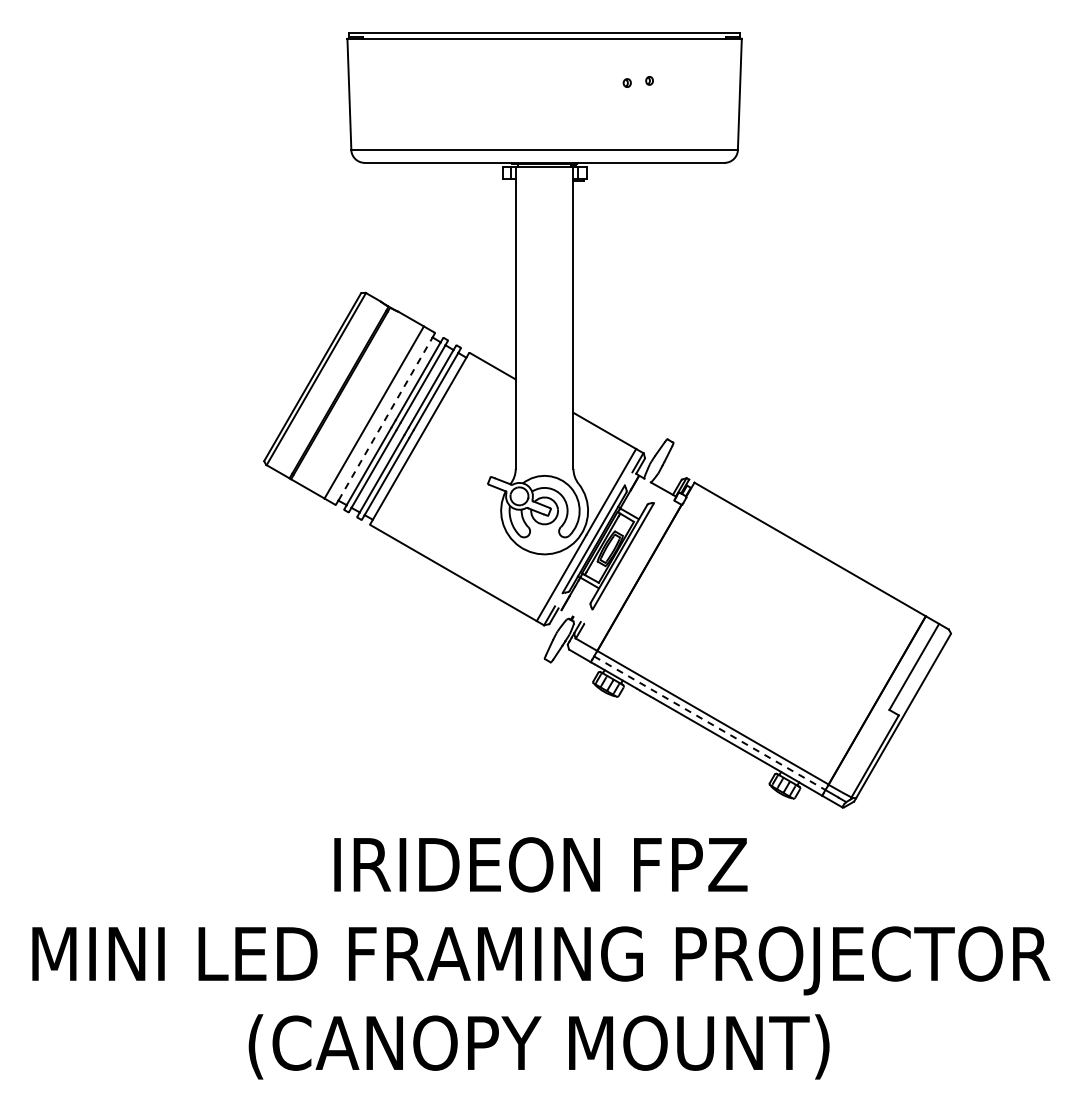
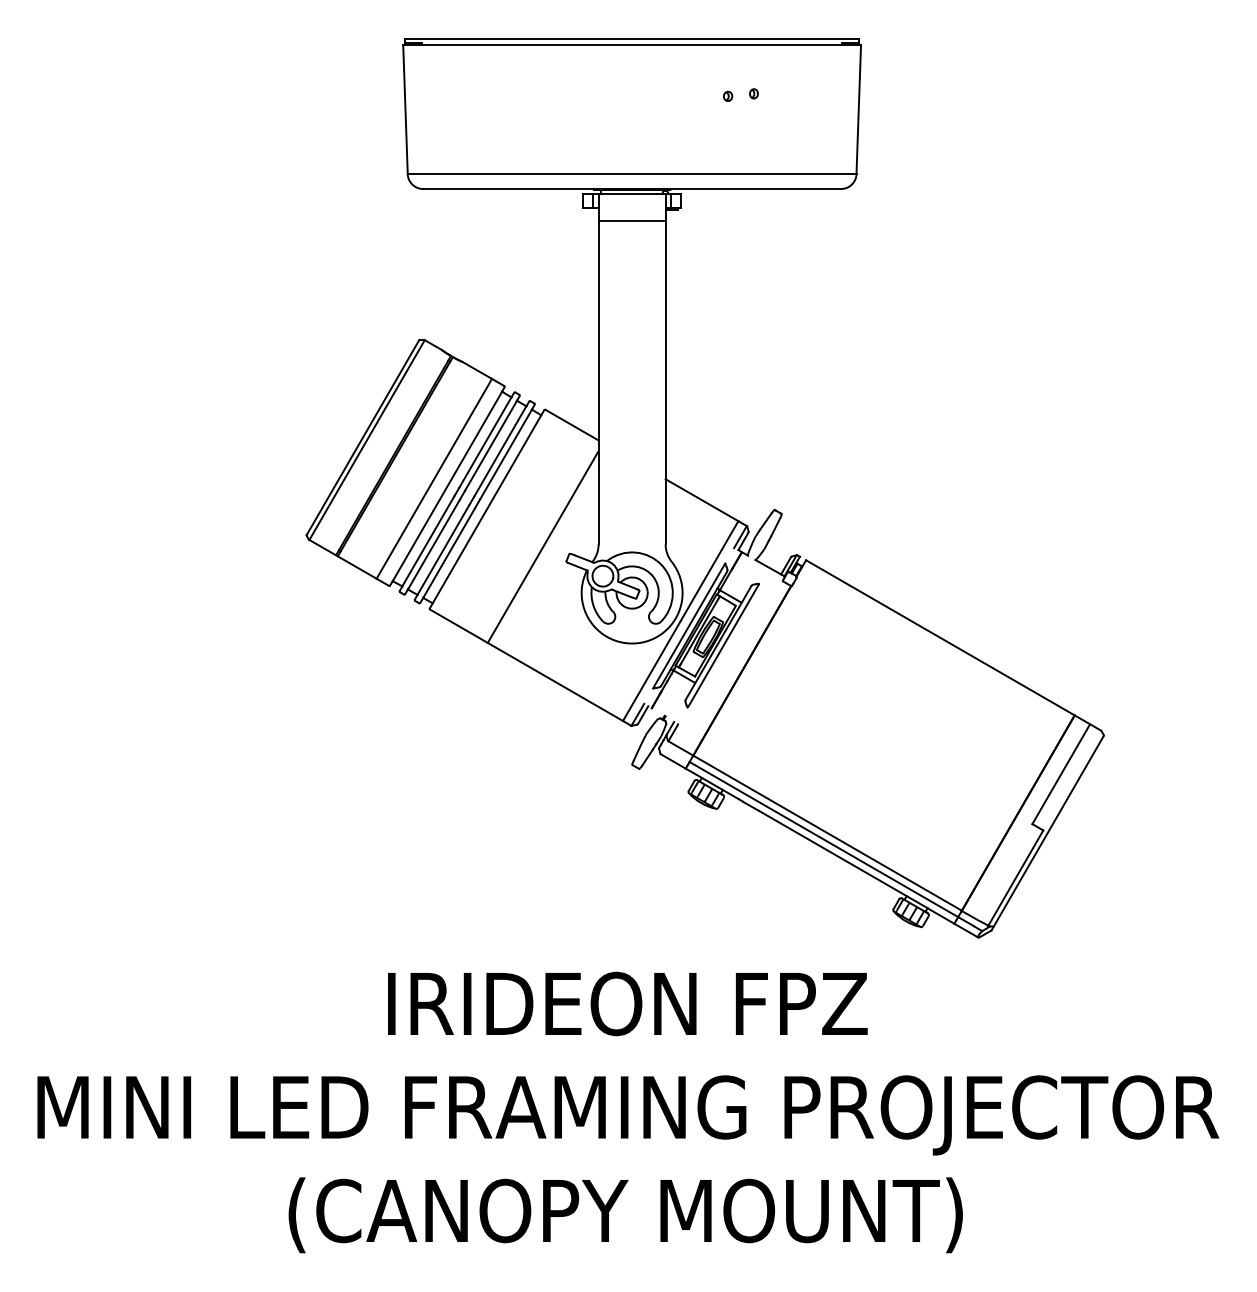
line: (544, 190) -> (631, 221), added
line: (385, 419) -> (447, 486), dashed -> solid
line: (467, 470) -> (542, 546), added
line: (709, 723) -> (823, 839), dashed -> solid

